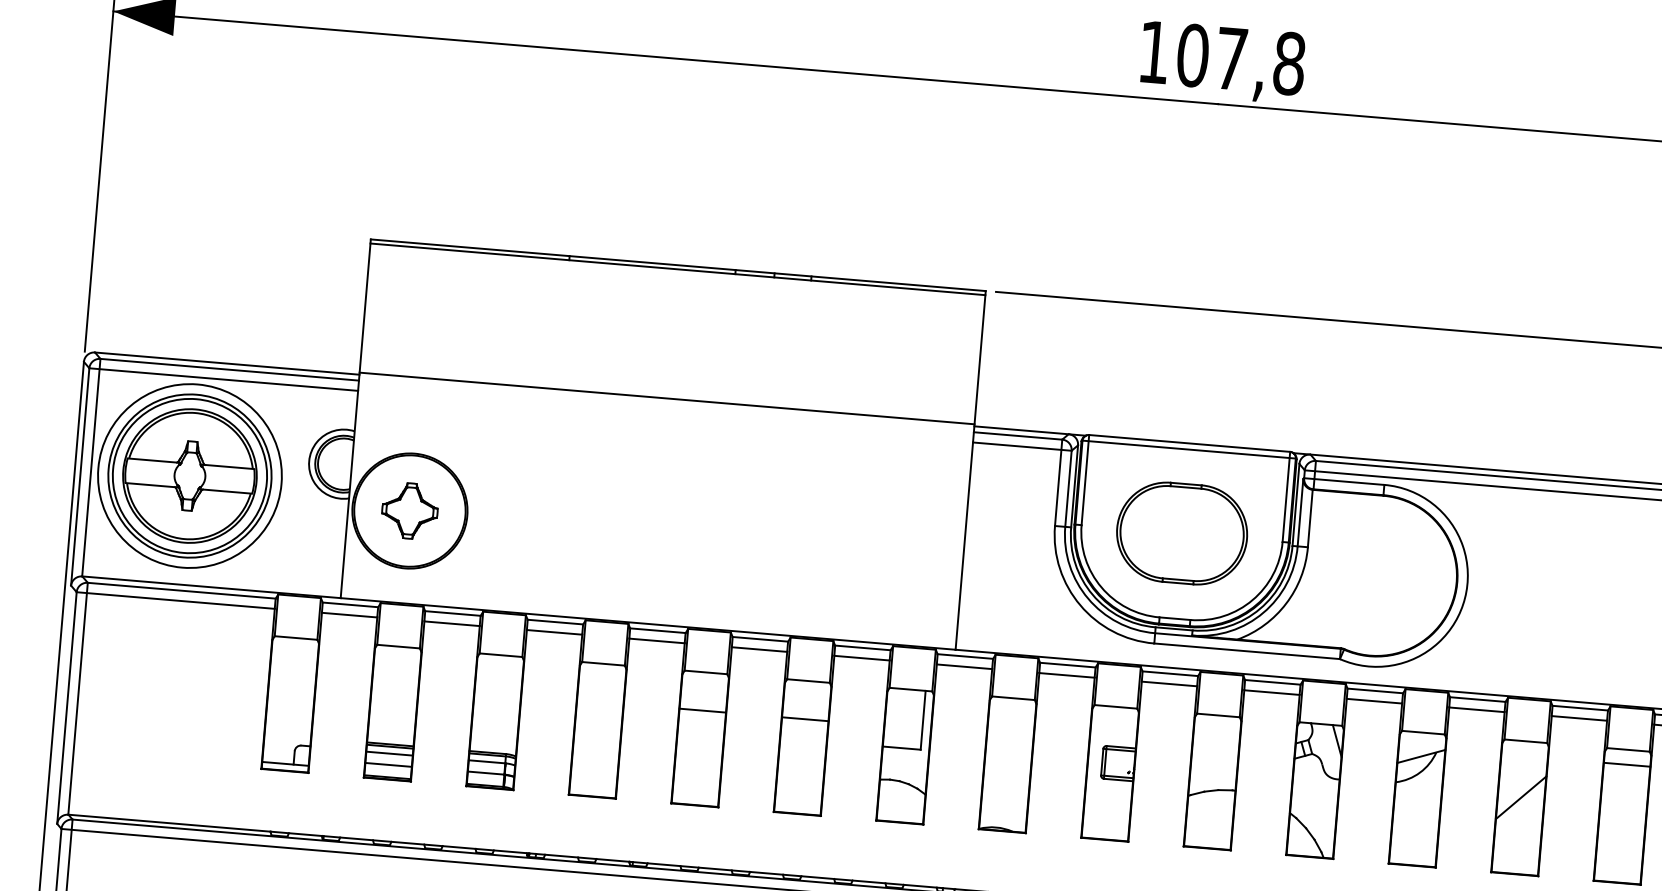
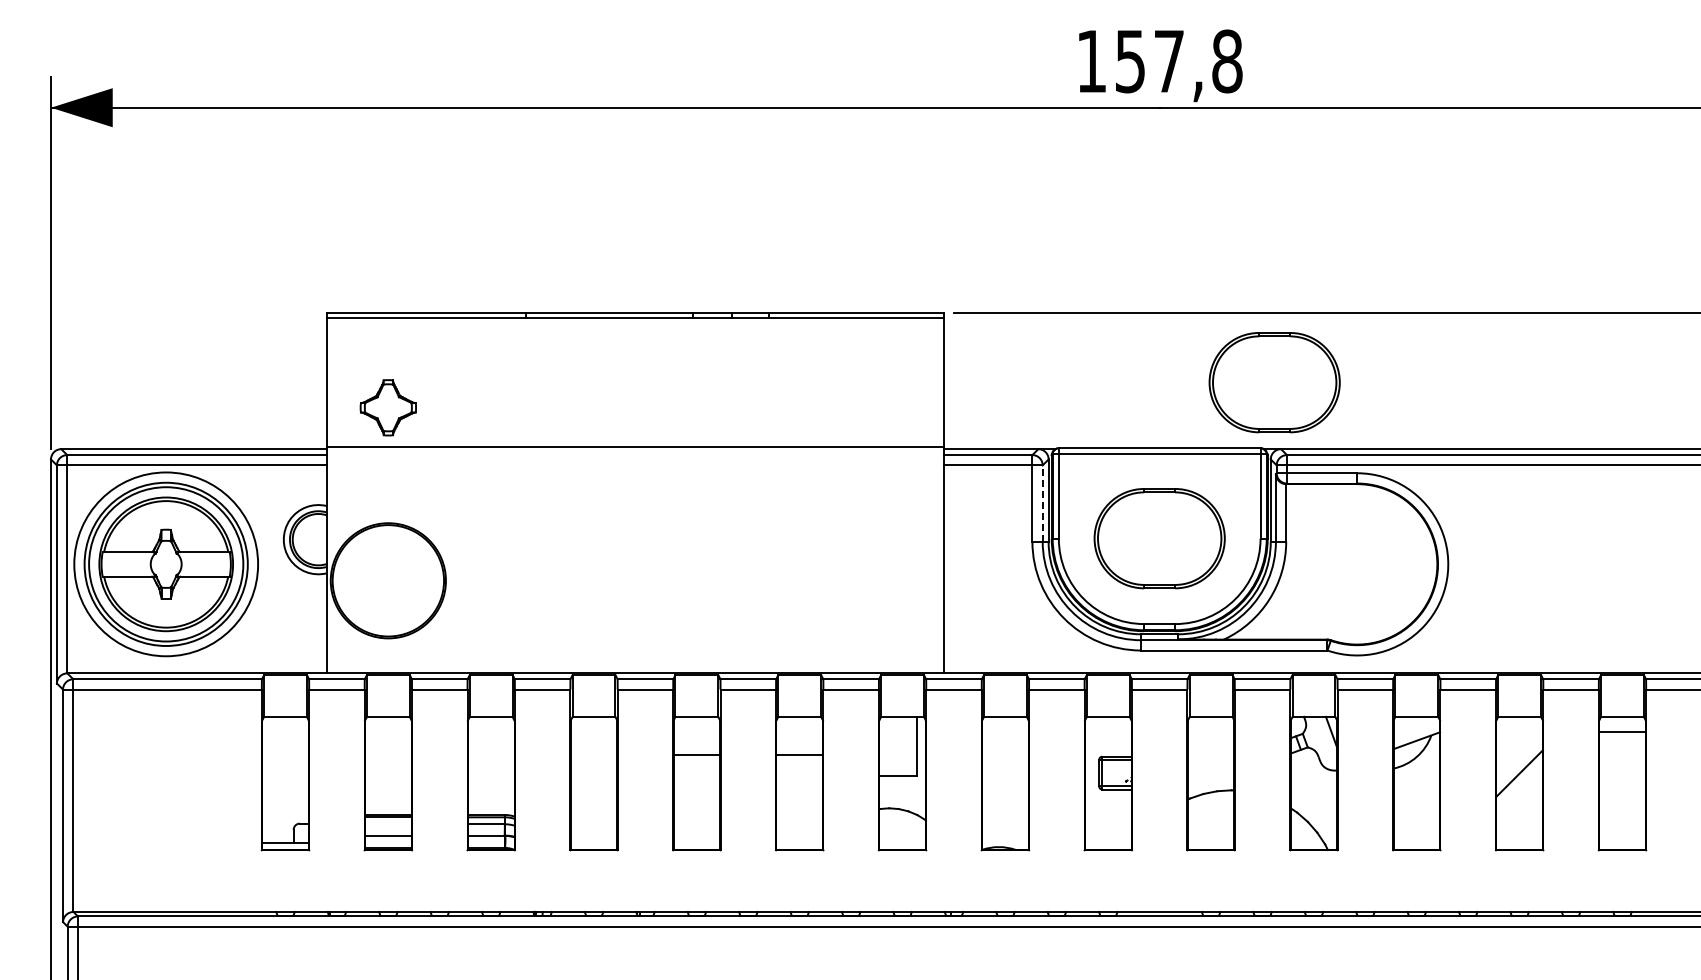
text: (1192, 55) -> (1130, 61), 107,8 -> 157,8
part: (1309, 387) -> (1274, 382), added
line: (1068, 488) -> (1042, 503), solid -> dashed
part: (409, 510) -> (387, 407), moved
line: (389, 753) -> (388, 824), removed

